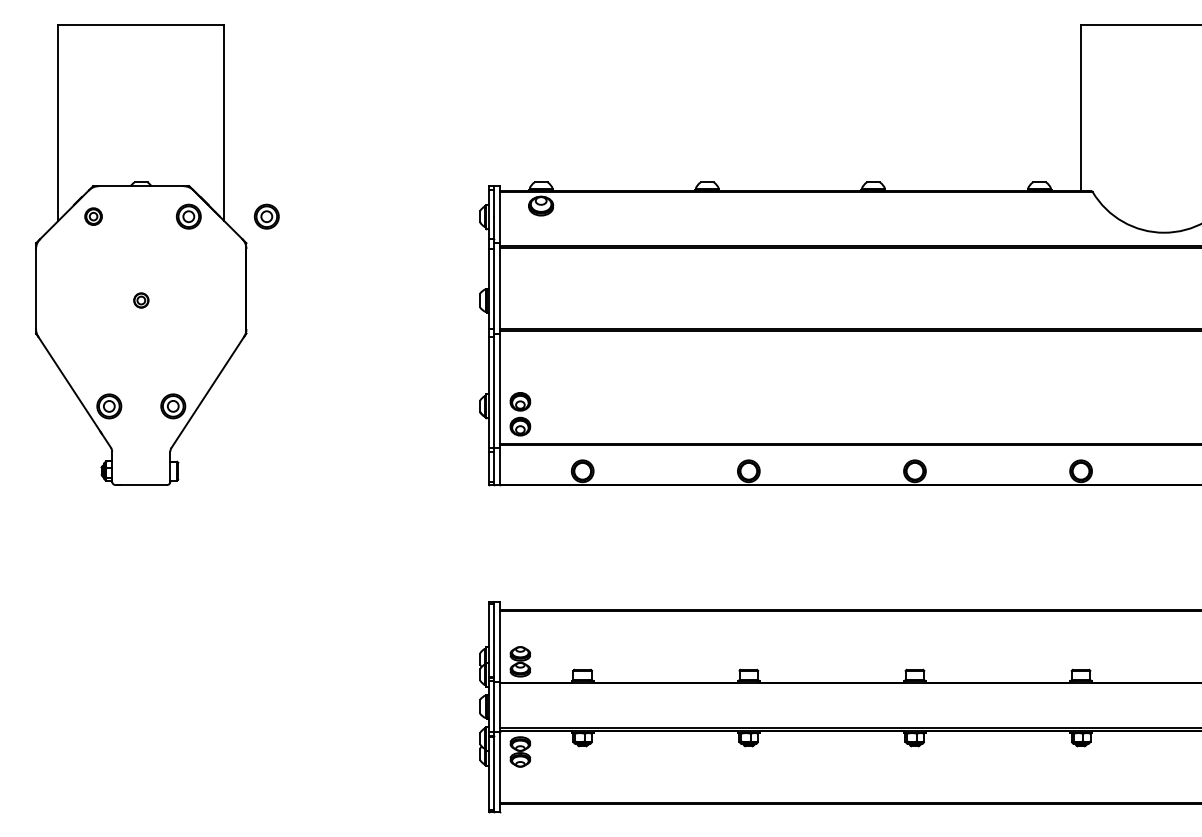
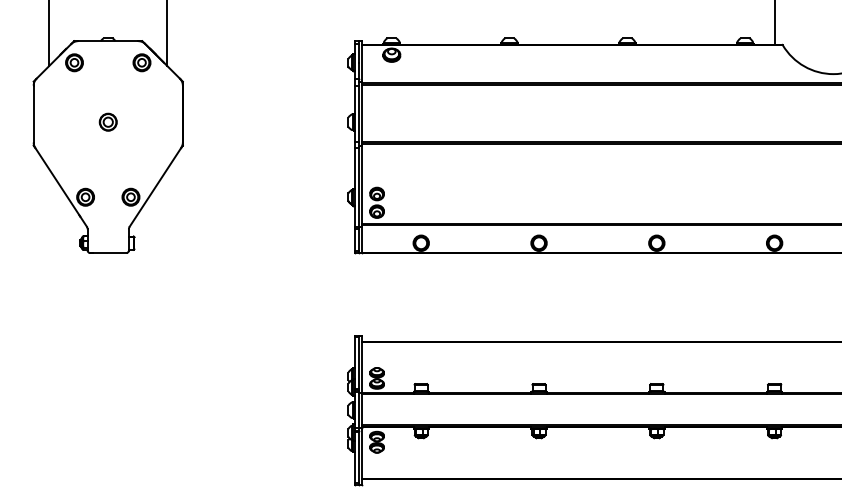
part: (93, 216) -> (74, 62), size x1.43
part: (266, 216) -> (197, 62), removed
part: (141, 300) -> (108, 122), size x1.67

